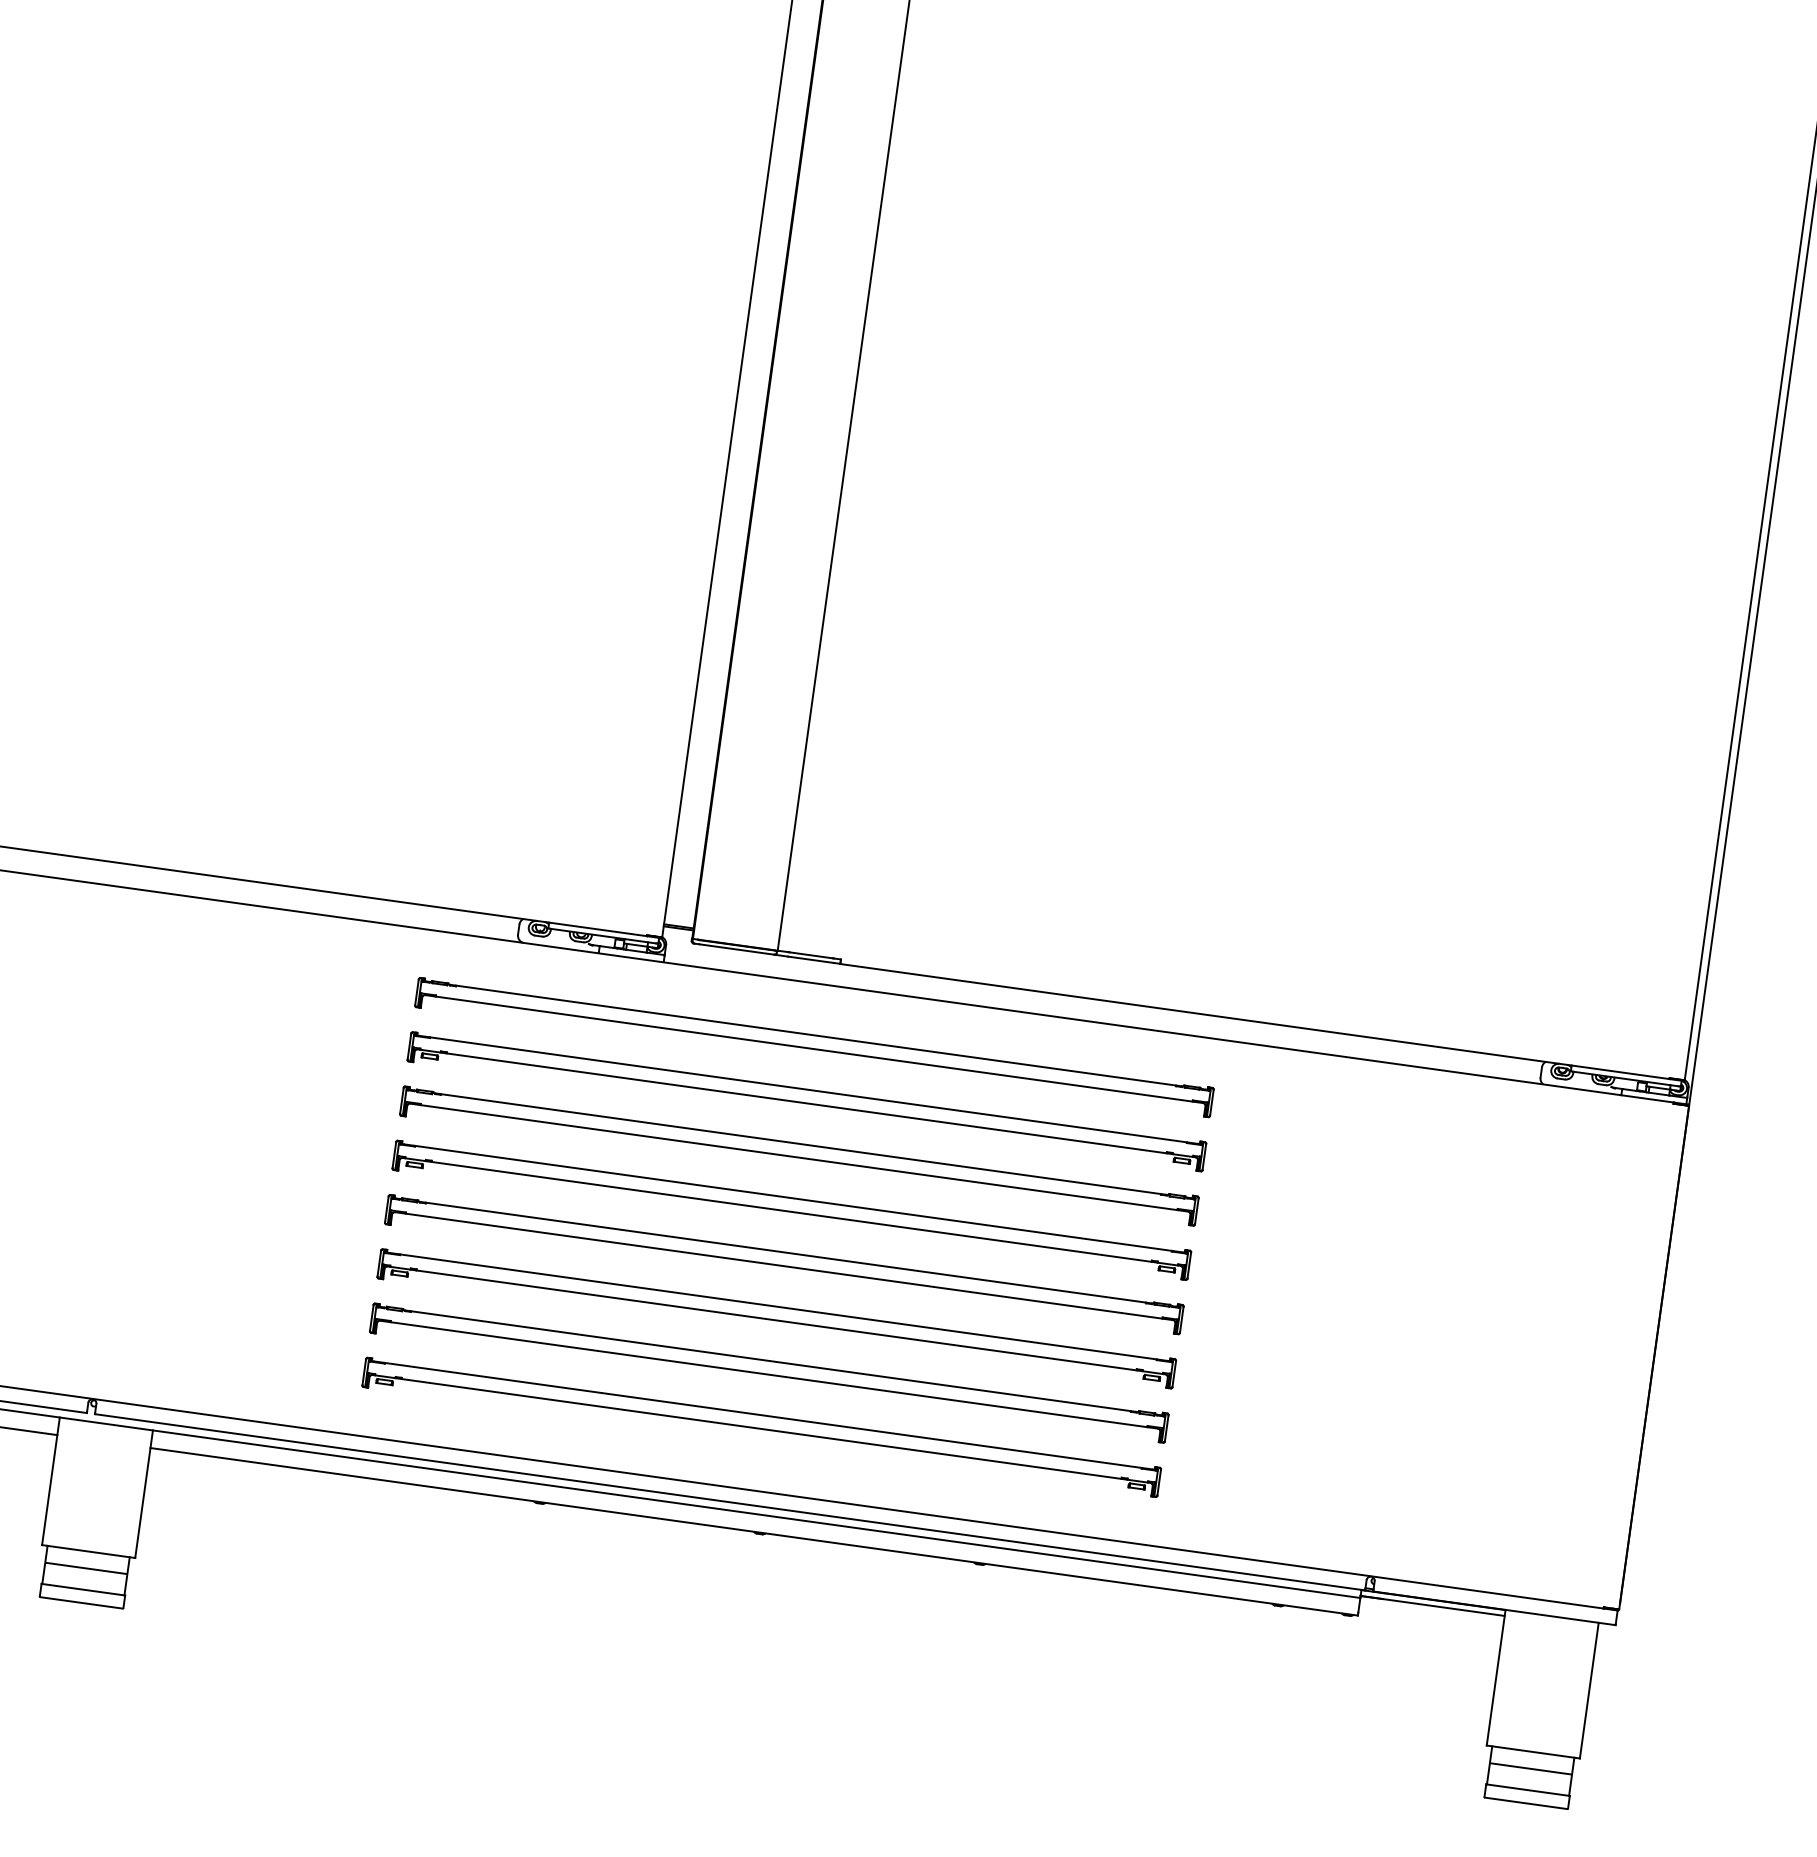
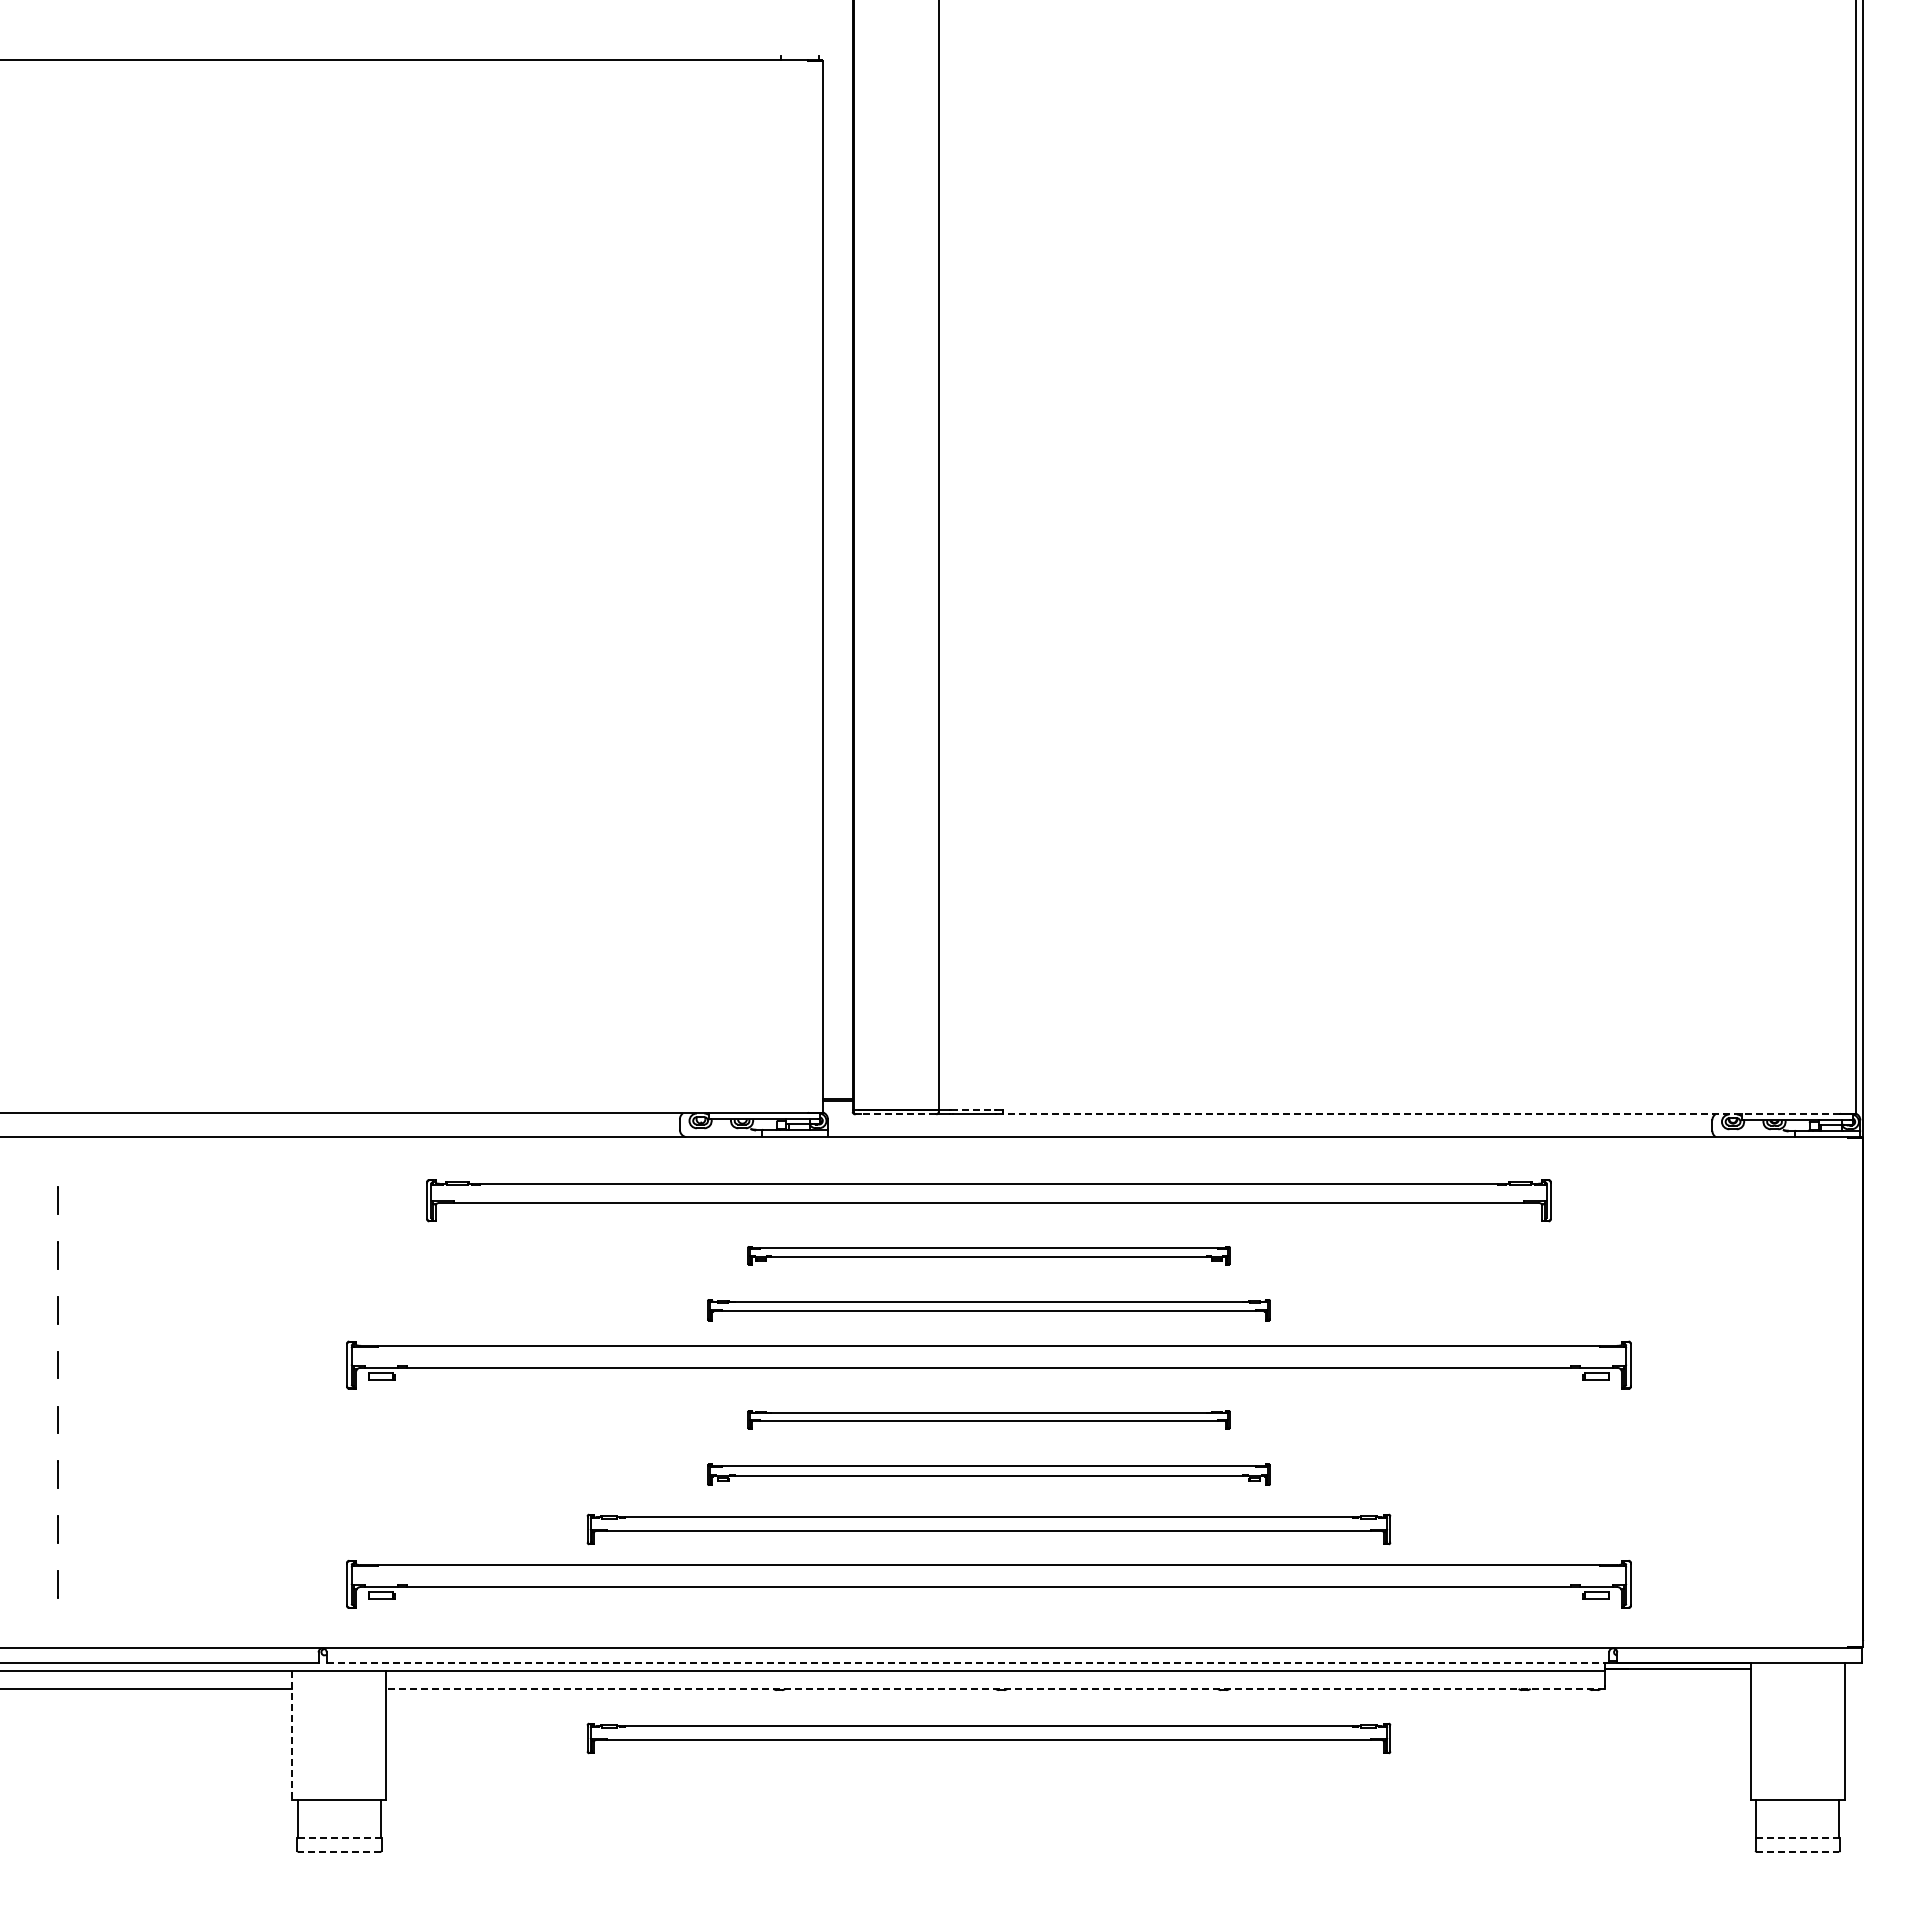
line: (736, 949) -> (898, 1114), solid -> dashed
line: (811, 955) -> (973, 1109), solid -> dashed
line: (1254, 1021) -> (1421, 1114), solid -> dashed
part: (814, 1047) -> (988, 1200), size x1.4
part: (806, 1101) -> (988, 1255), size x0.6
part: (799, 1155) -> (988, 1309), size x0.7
part: (791, 1209) -> (988, 1364), size x1.6
part: (783, 1264) -> (988, 1419), size x0.6
part: (776, 1318) -> (988, 1474), size x0.7
part: (761, 1426) -> (988, 1583), size x1.6
line: (51, 1481) -> (292, 1735), solid -> dashed
line: (730, 1502) -> (968, 1662), solid -> dashed
line: (753, 1531) -> (995, 1688), solid -> dashed
line: (86, 1568) -> (339, 1816), removed
part: (740, 1580) -> (988, 1738), added
line: (82, 1589) -> (338, 1838), solid -> dashed
line: (80, 1602) -> (338, 1851), solid -> dashed
line: (1530, 1768) -> (1797, 1816), removed
line: (1528, 1790) -> (1798, 1838), solid -> dashed
line: (1526, 1803) -> (1798, 1851), solid -> dashed

